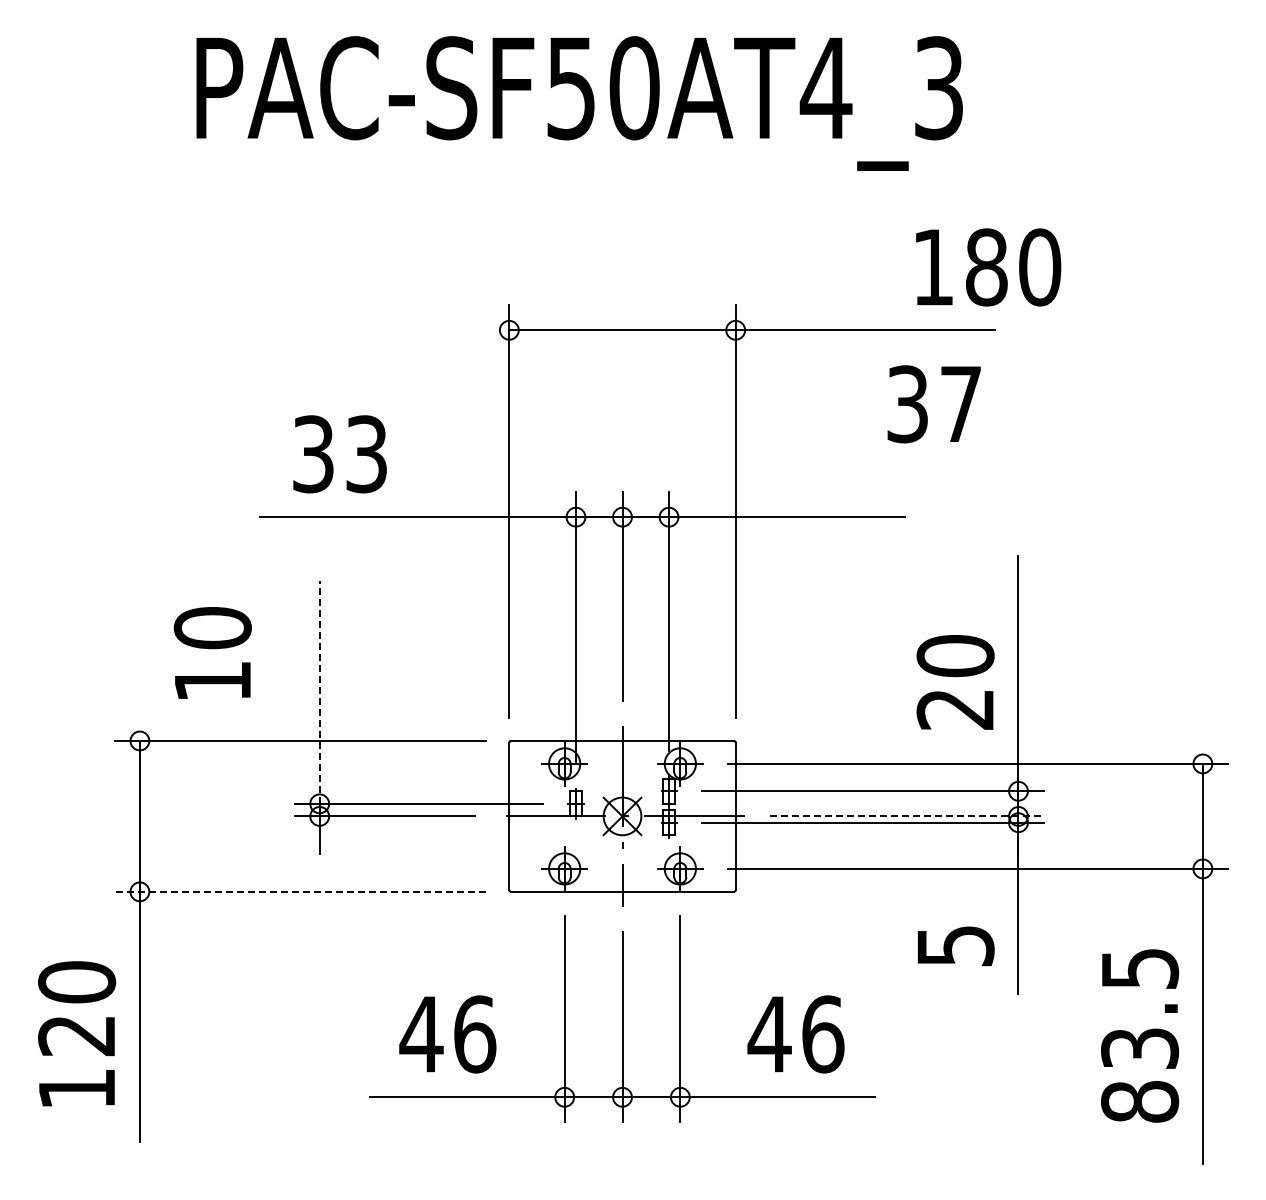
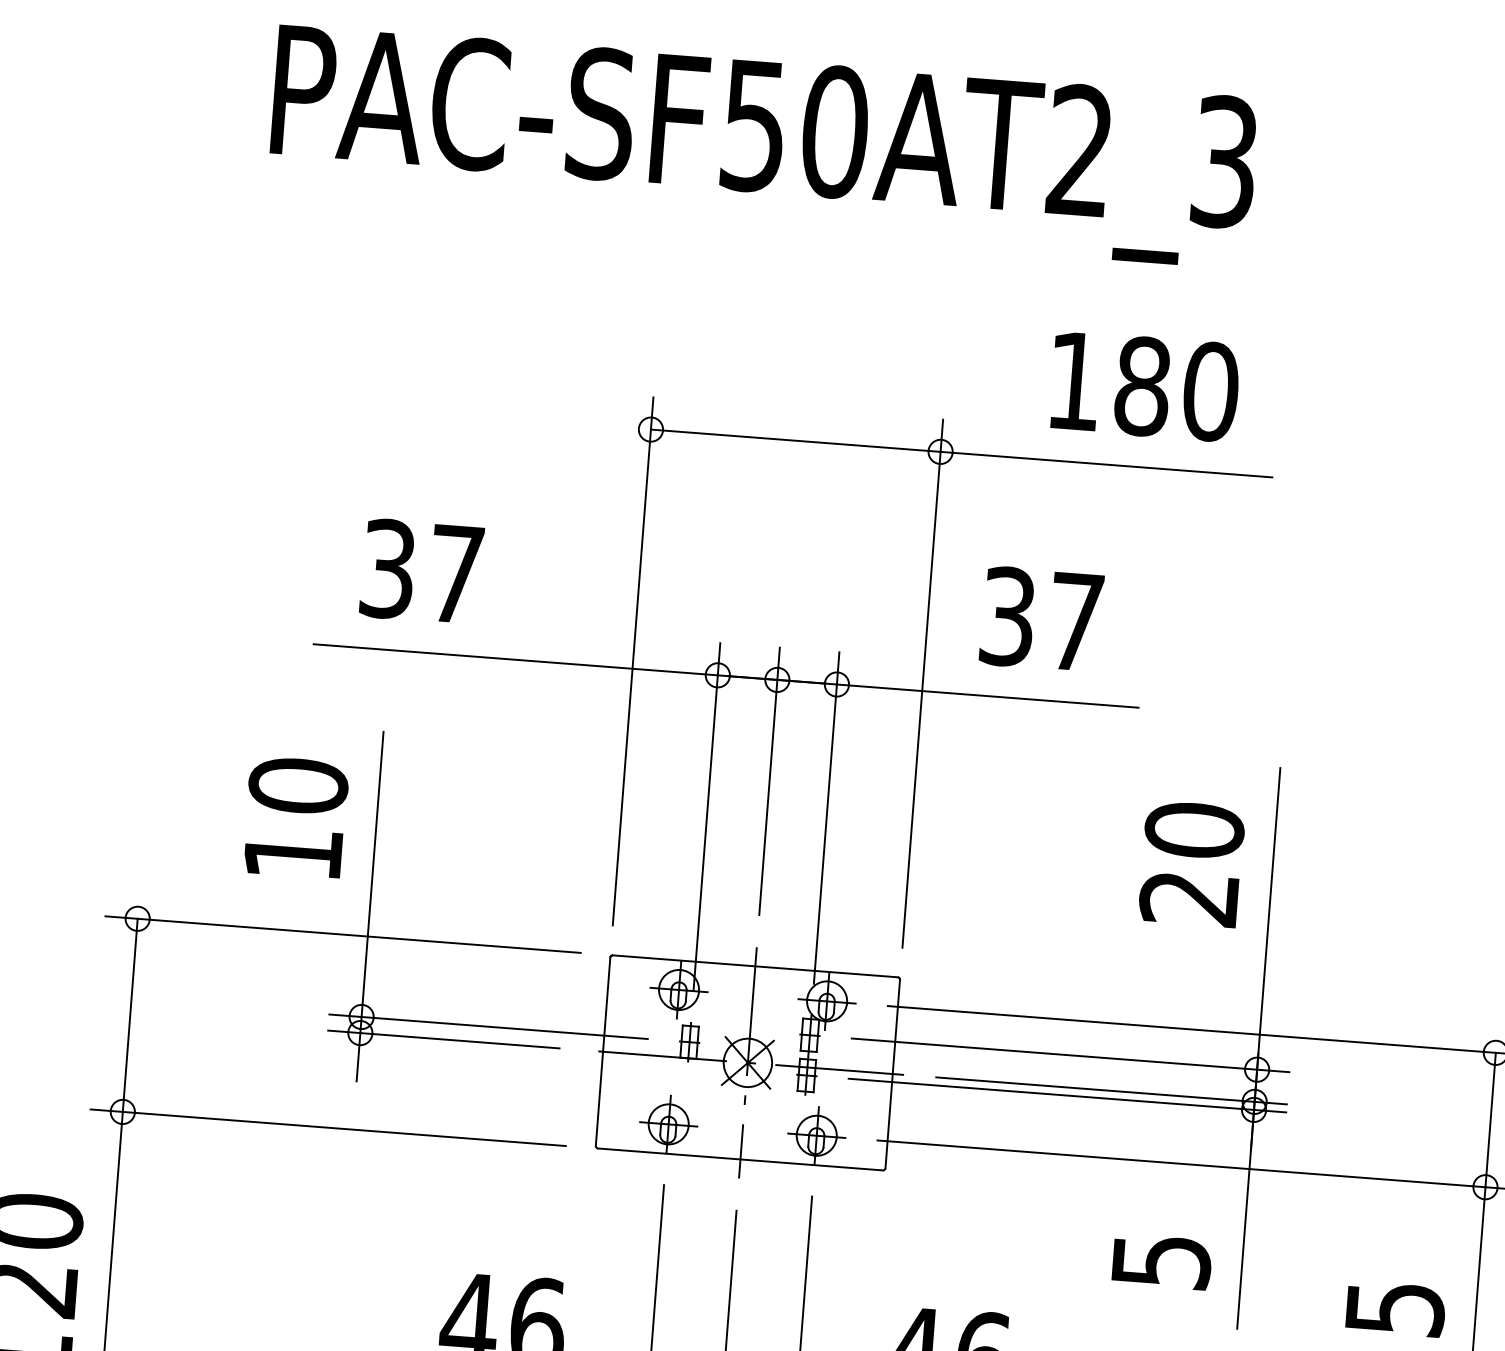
text: (825, 87) -> (1079, 149), PAC-SF50AT4_3 -> PAC-SF50AT2_3
text: (988, 267) -> (1144, 386), moved
text: (933, 404) -> (1040, 619), moved
text: (366, 454) -> (455, 574), 33 -> 37
text: (212, 652) -> (295, 817), moved
text: (955, 682) -> (1191, 864), moved
line: (319, 691) -> (372, 873), dashed -> solid
line: (906, 816) -> (1111, 1090), dashed -> solid
line: (300, 891) -> (328, 1127), dashed -> solid

